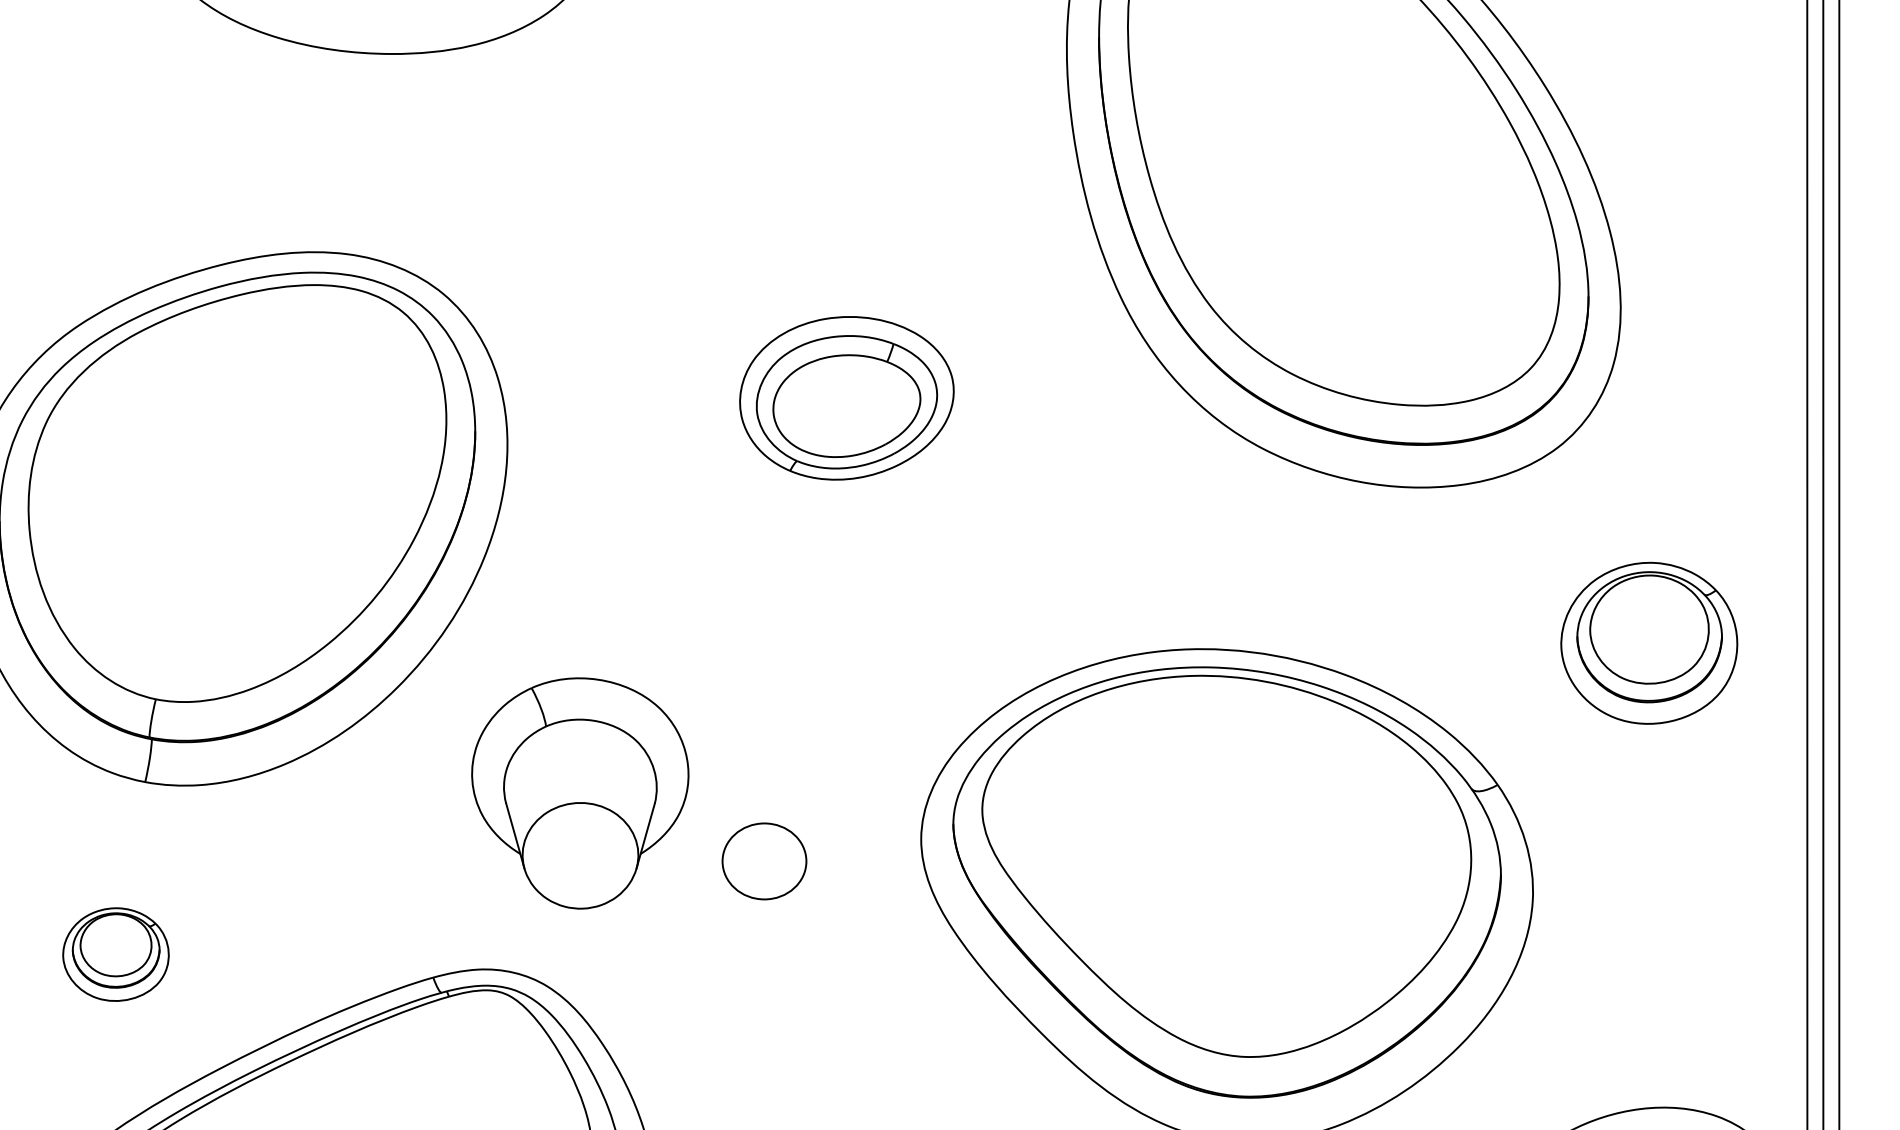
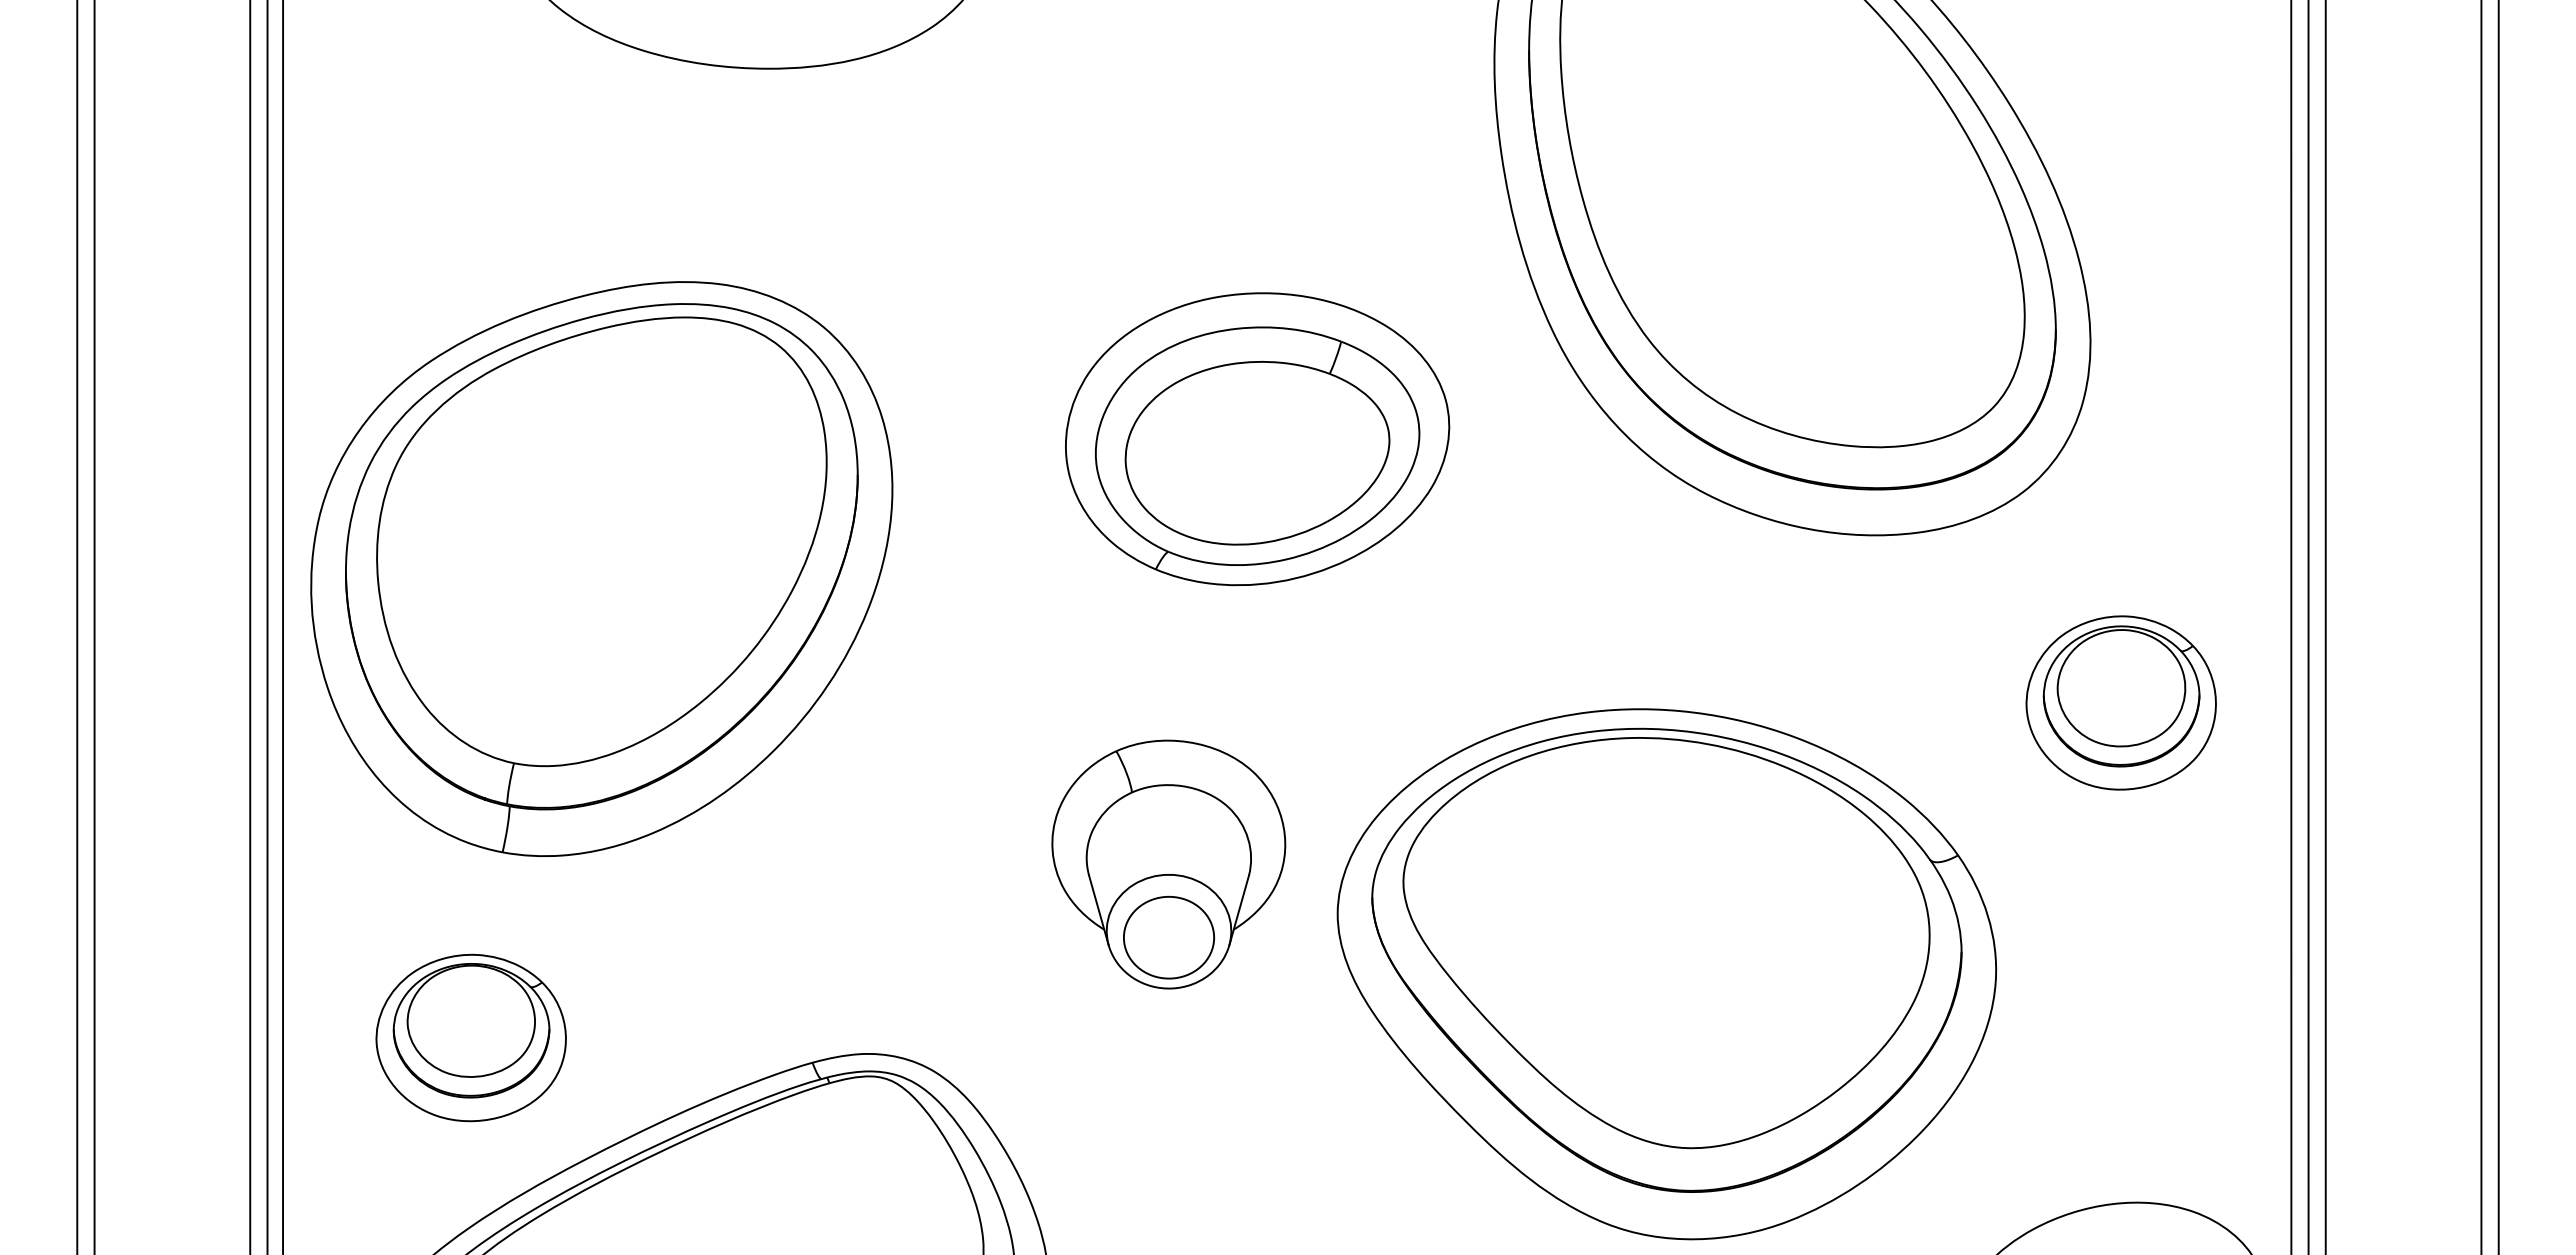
part: (846, 398) -> (1257, 439), size x1.67
part: (580, 793) -> (1168, 864), moved
part: (115, 954) -> (470, 1037), size x1.67

